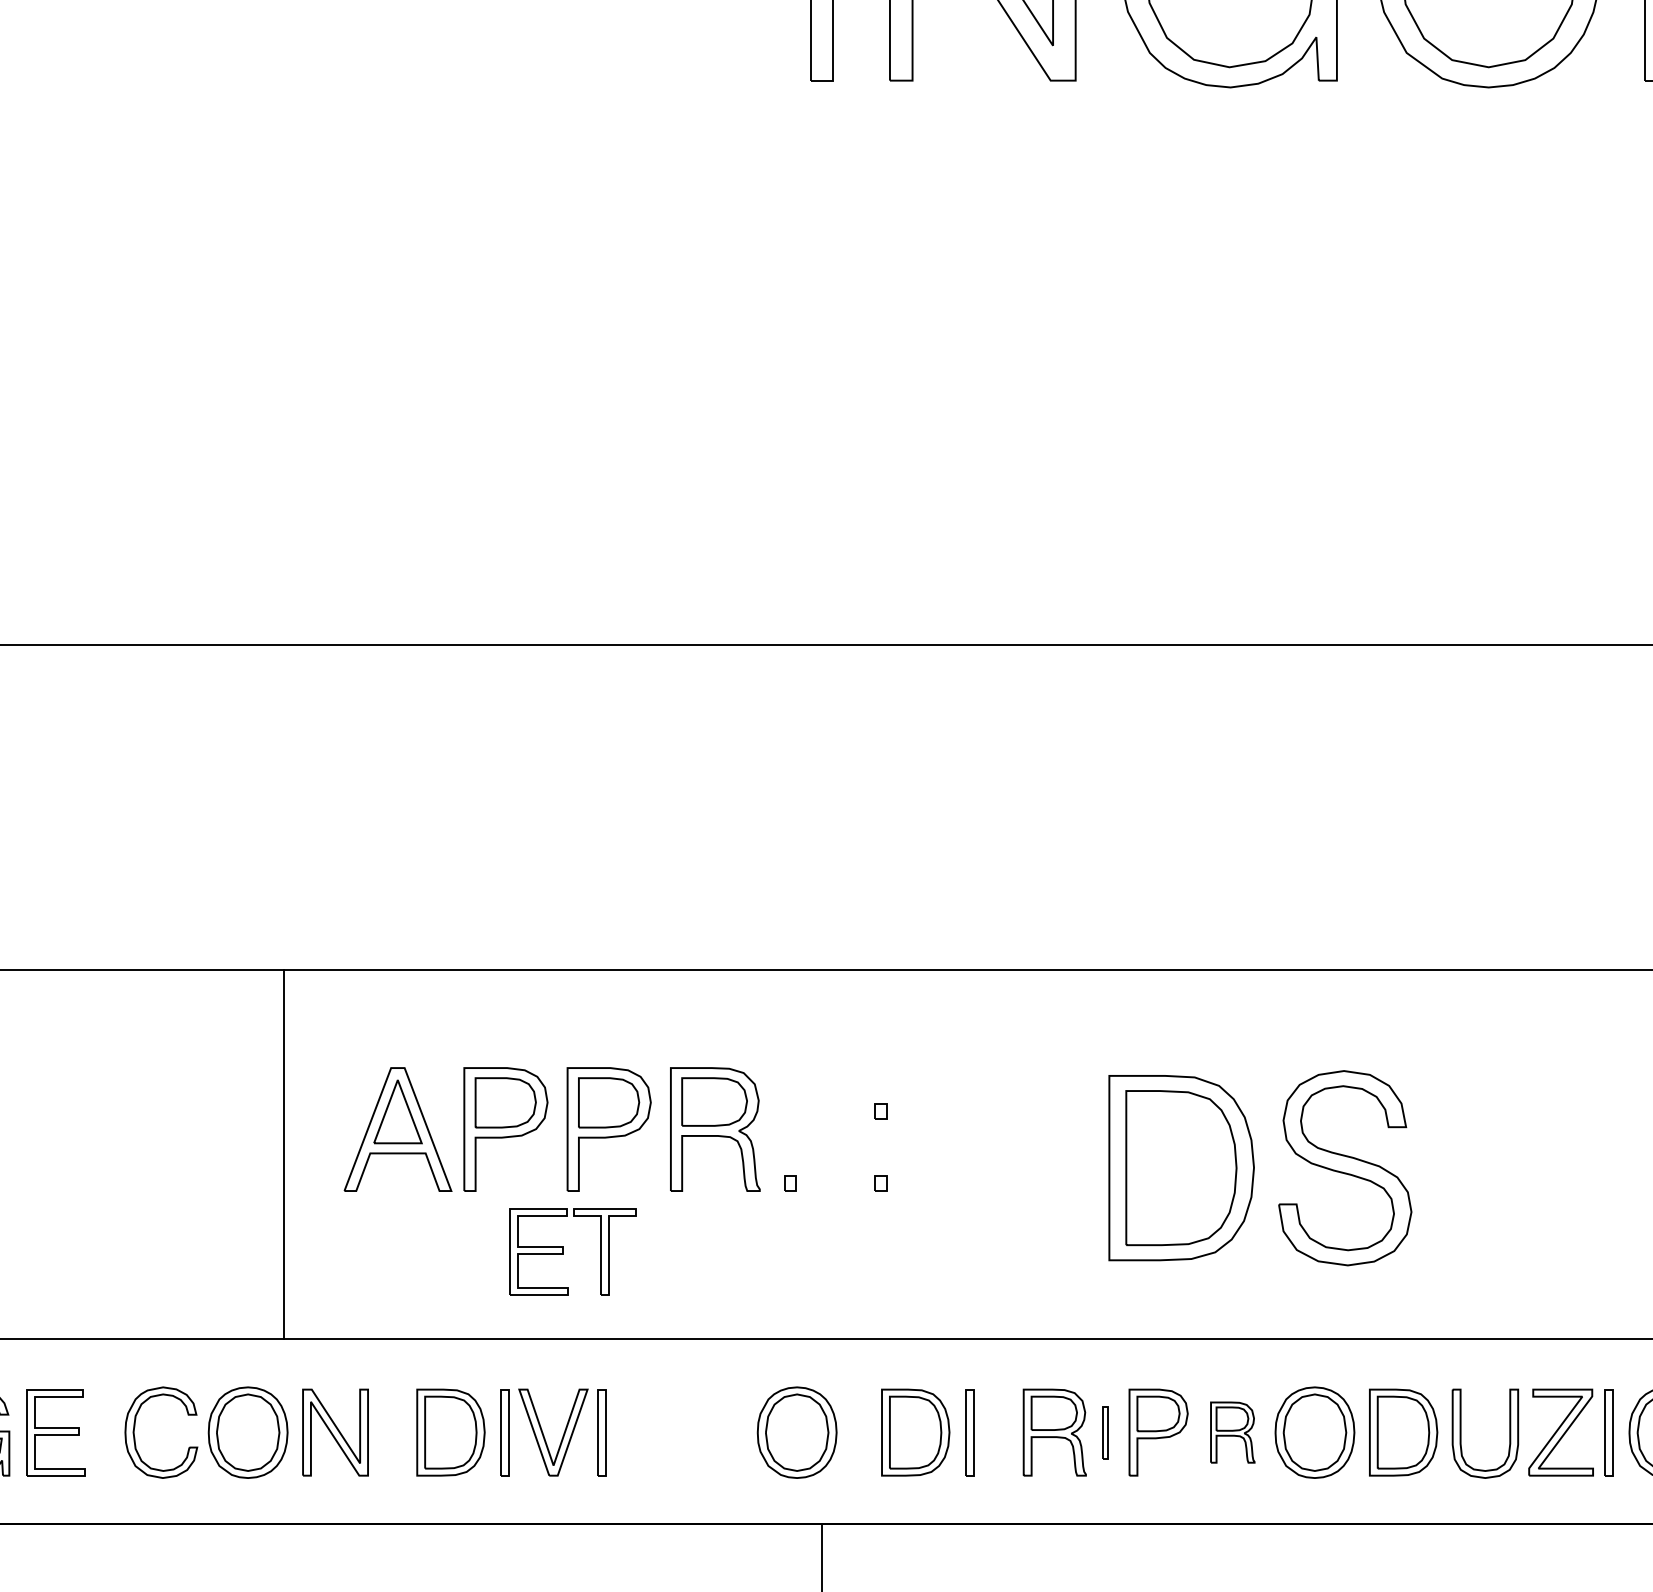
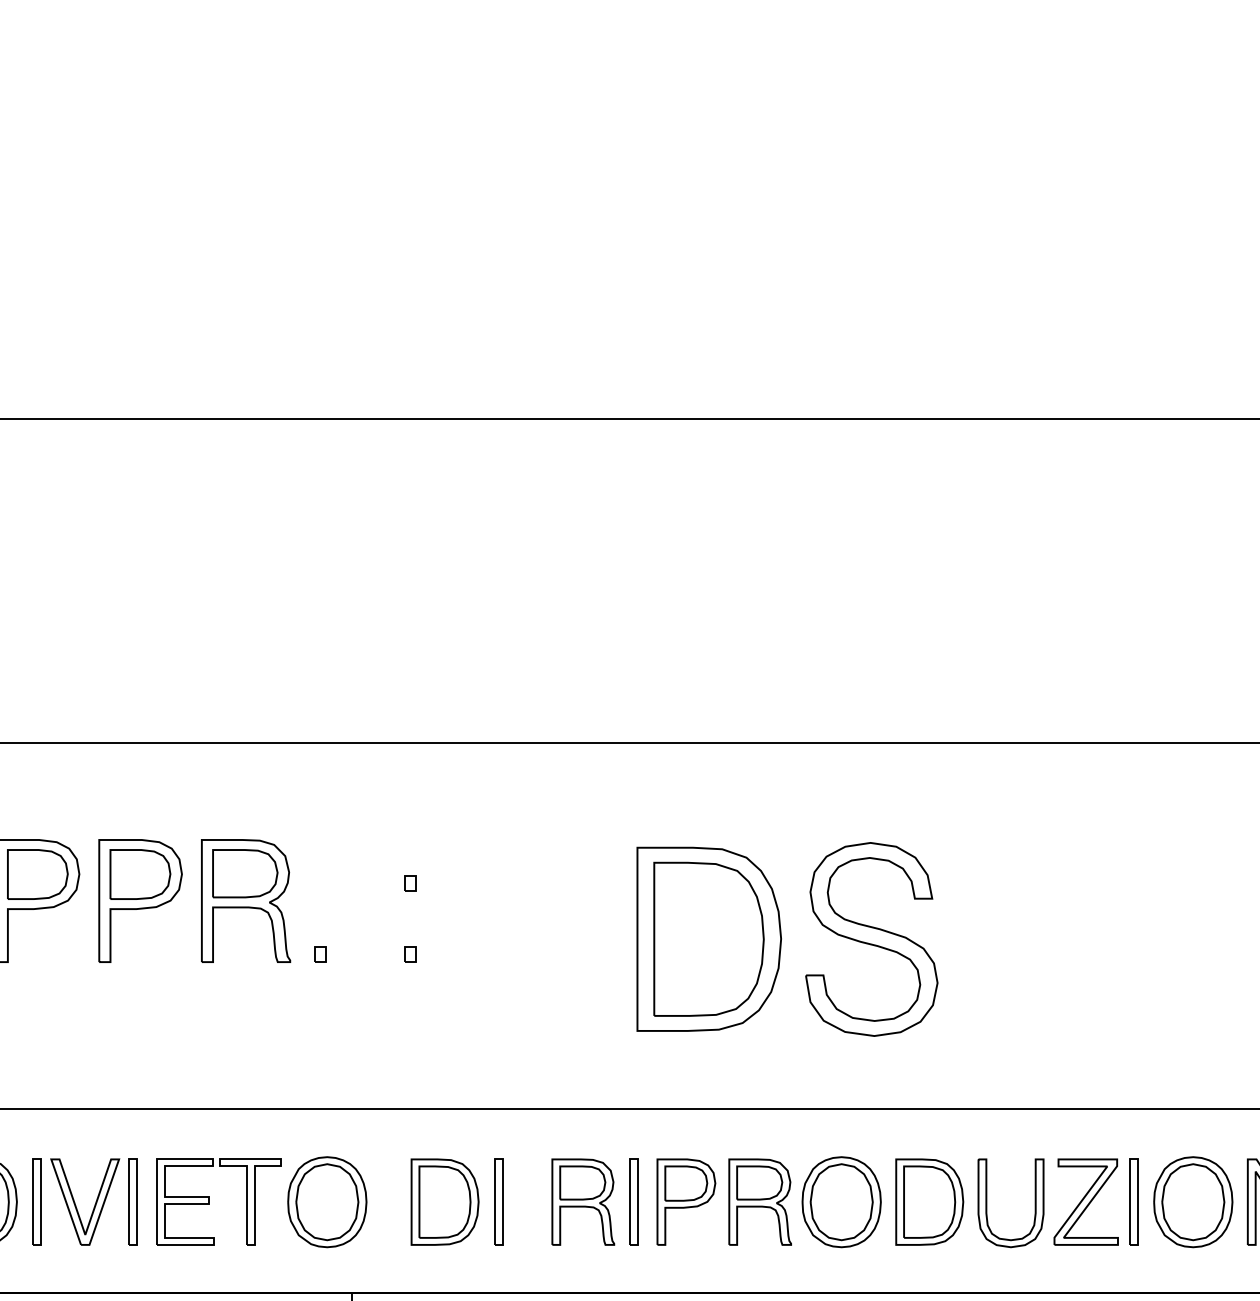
part: (563, 1251) -> (209, 1202), moved
part: (1105, 1432) -> (633, 1202), size x1.67
part: (1232, 1432) -> (759, 1202), size x1.43

